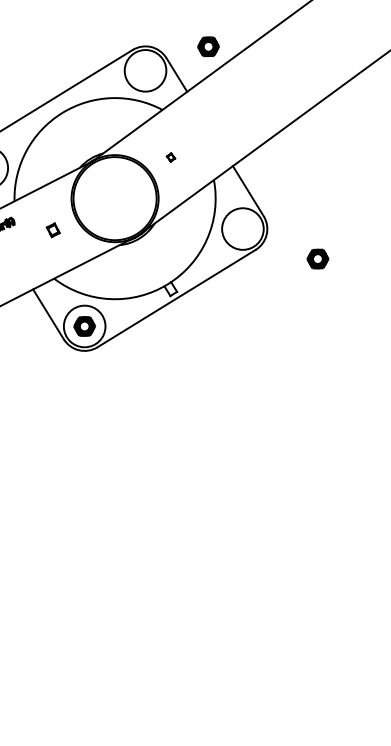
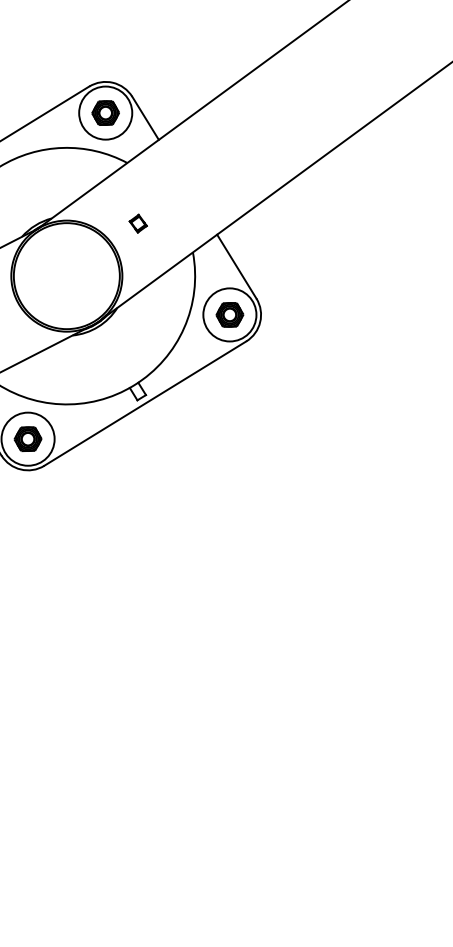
part: (208, 46) -> (105, 112), moved
part: (170, 157) -> (137, 223), size x1.67
part: (317, 258) -> (229, 314), moved

